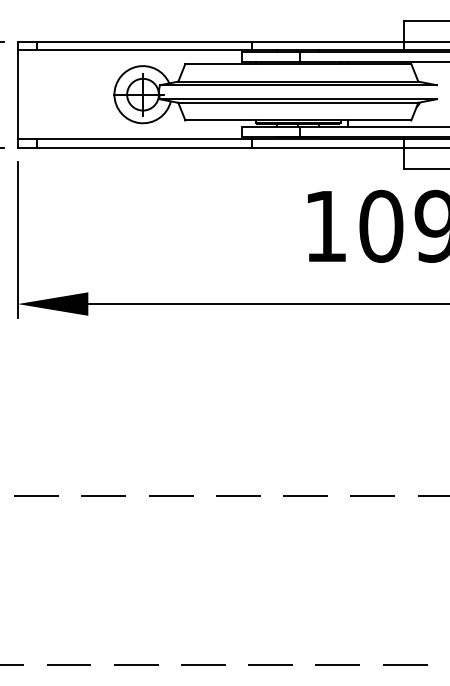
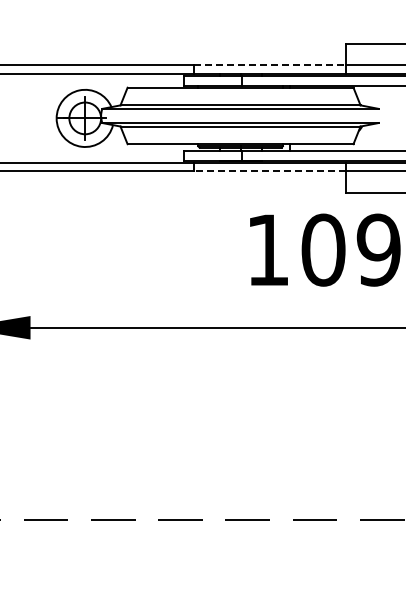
line: (327, 41) -> (269, 65), solid -> dashed
line: (327, 147) -> (269, 171), solid -> dashed

